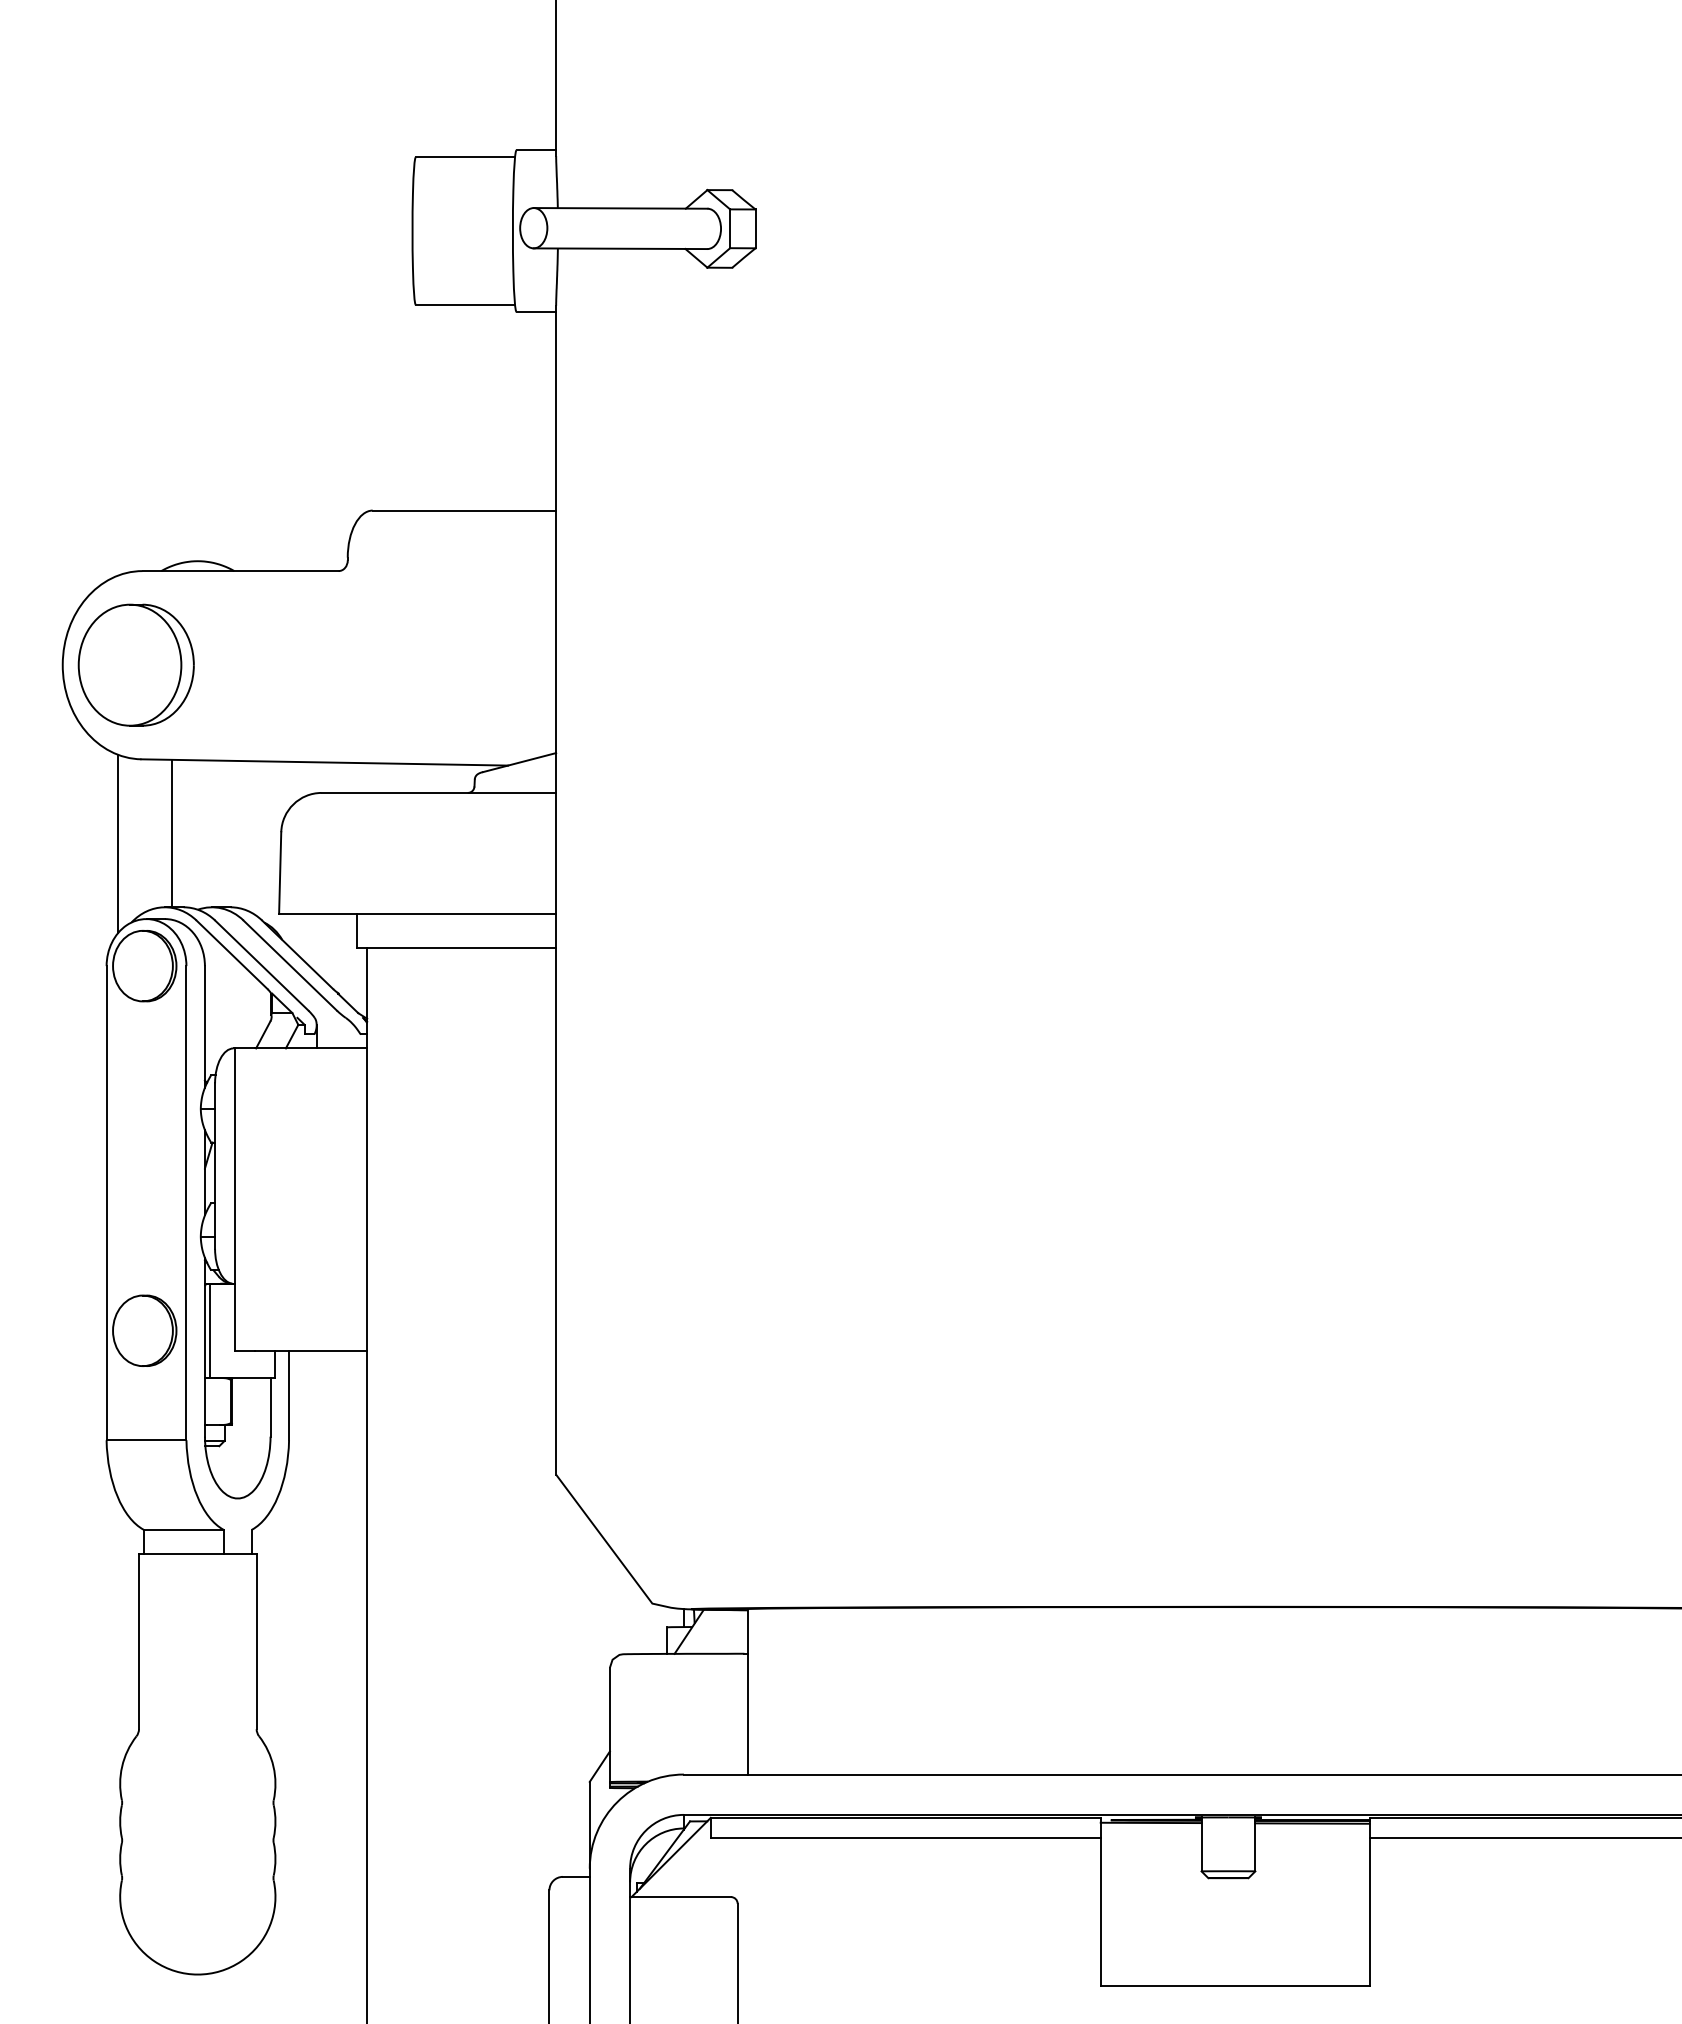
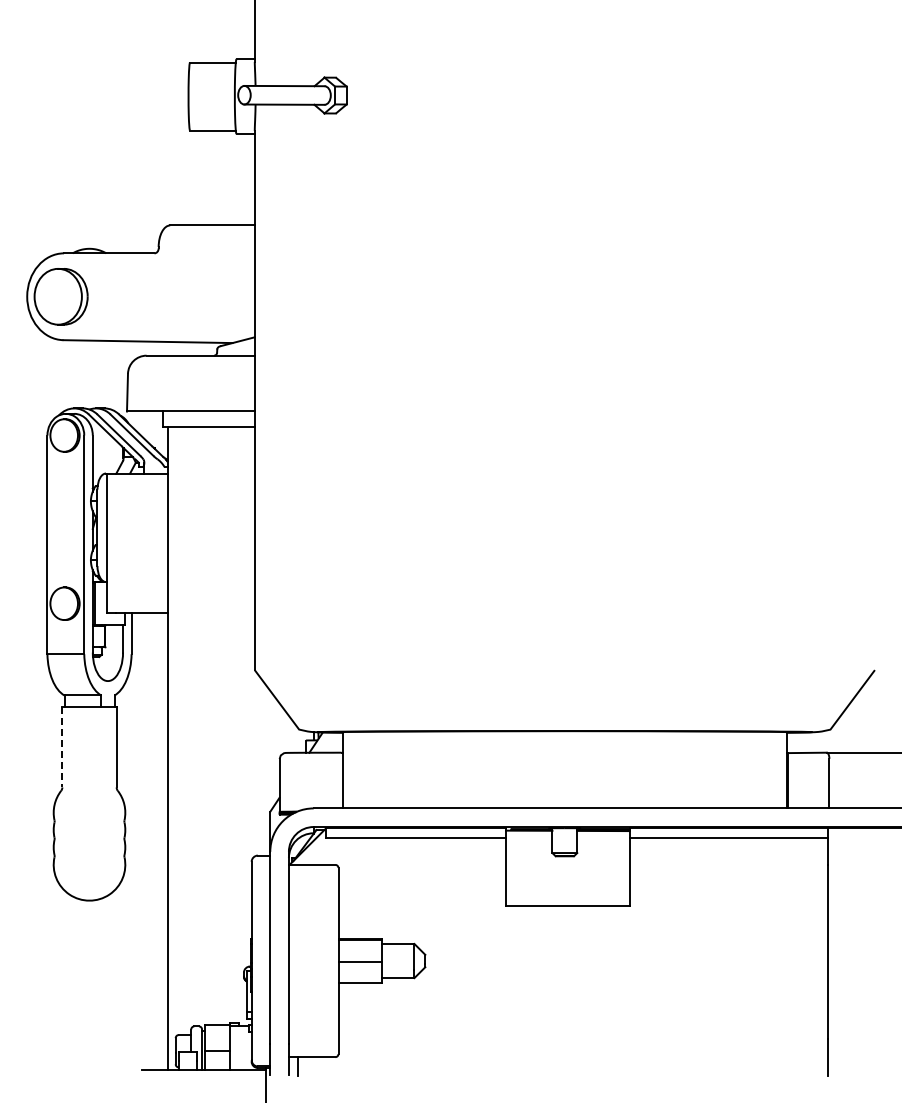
line: (171, 833) -> (77, 374), removed
line: (117, 844) -> (52, 379), removed
line: (139, 1642) -> (62, 747), solid -> dashed

